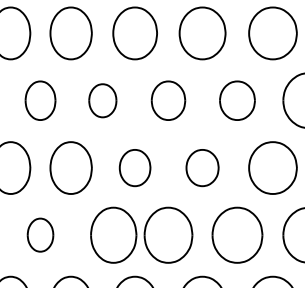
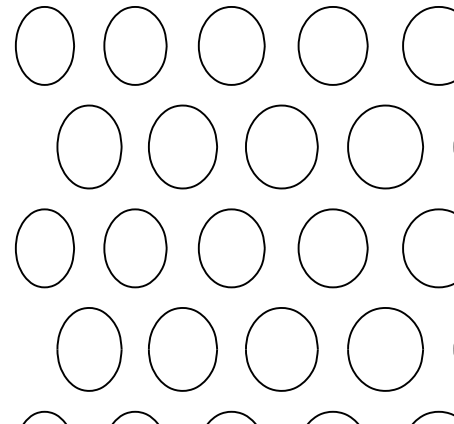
part: (40, 100) -> (89, 146), size x1.43
part: (102, 100) -> (182, 146), size x1.67
part: (168, 100) -> (281, 146), size x1.43
part: (237, 100) -> (385, 146), size x1.43
part: (134, 167) -> (230, 247), size x1.43
part: (202, 167) -> (332, 247), size x1.43
part: (40, 234) -> (89, 348), size x1.67
part: (113, 234) -> (182, 348), moved

